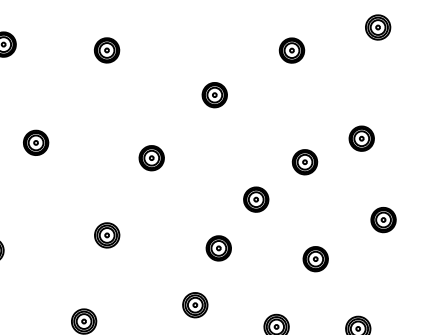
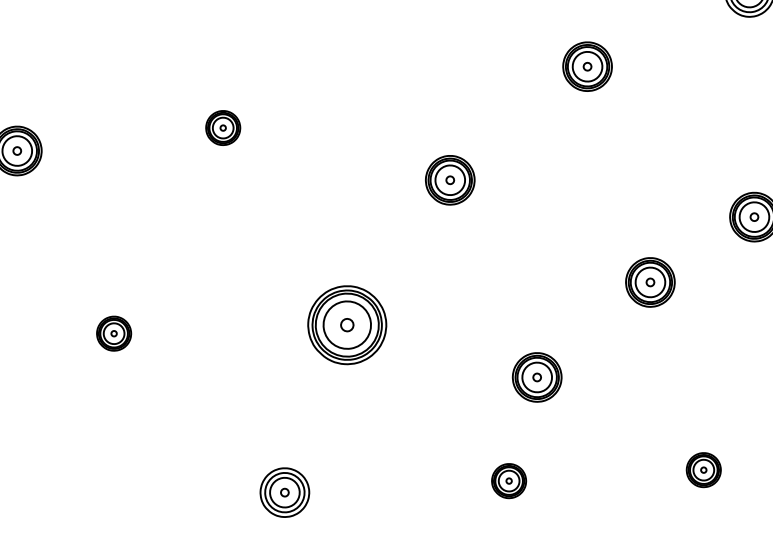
part: (107, 50) -> (223, 128), size x0.7
part: (36, 142) -> (114, 333), size x0.7
part: (151, 158) -> (346, 326), size x1.6
part: (256, 199) -> (537, 377), moved
part: (218, 248) -> (508, 481), size x0.7
part: (315, 259) -> (703, 470), size x0.7

